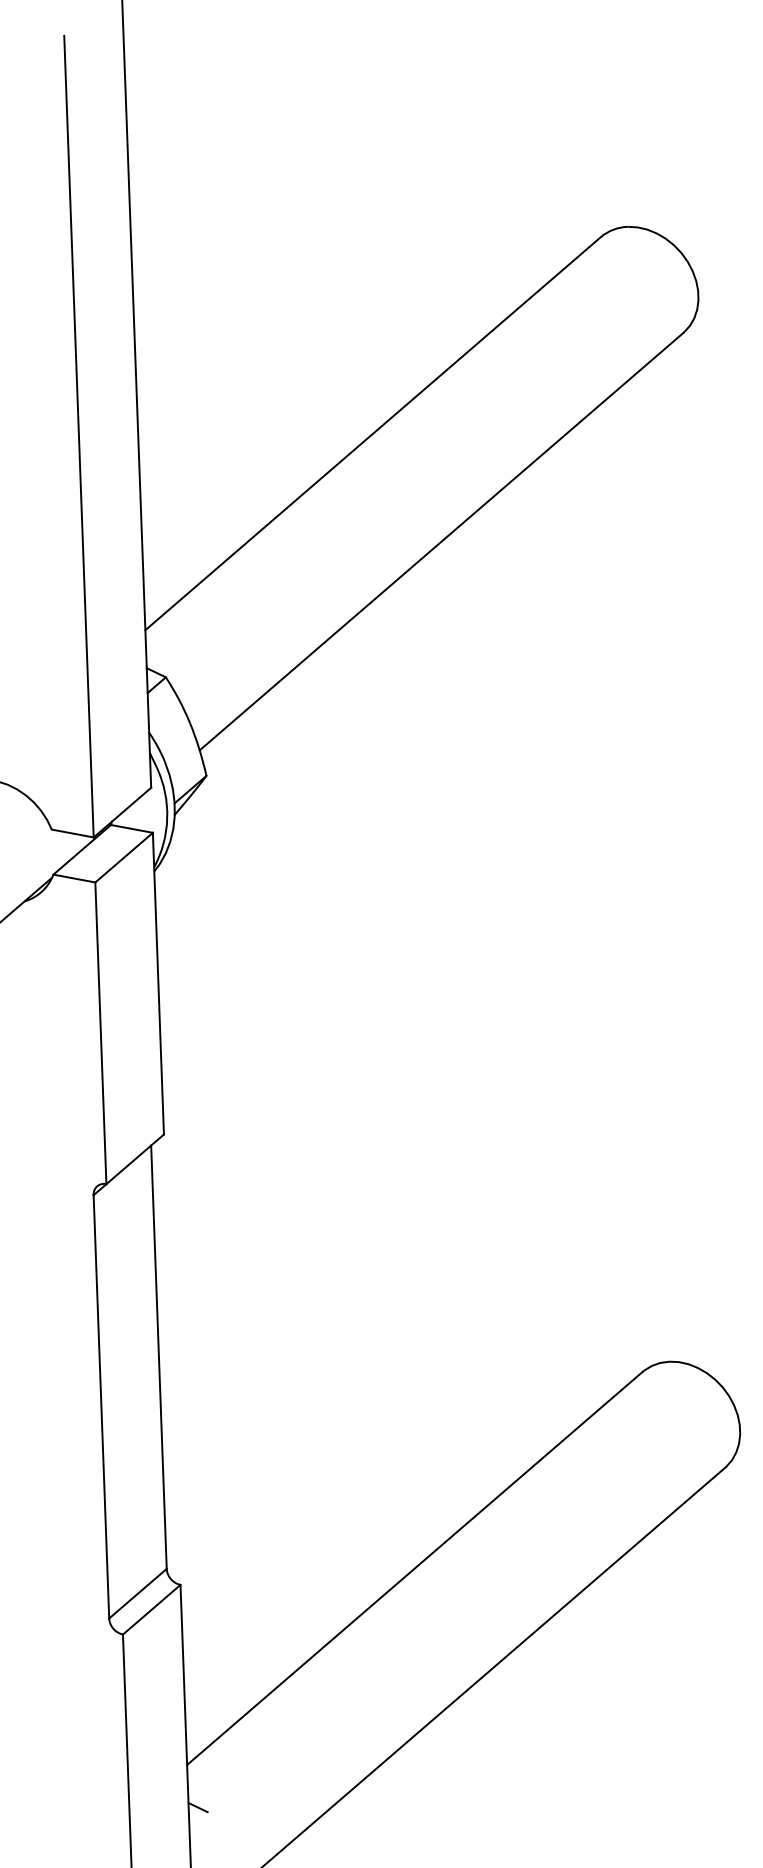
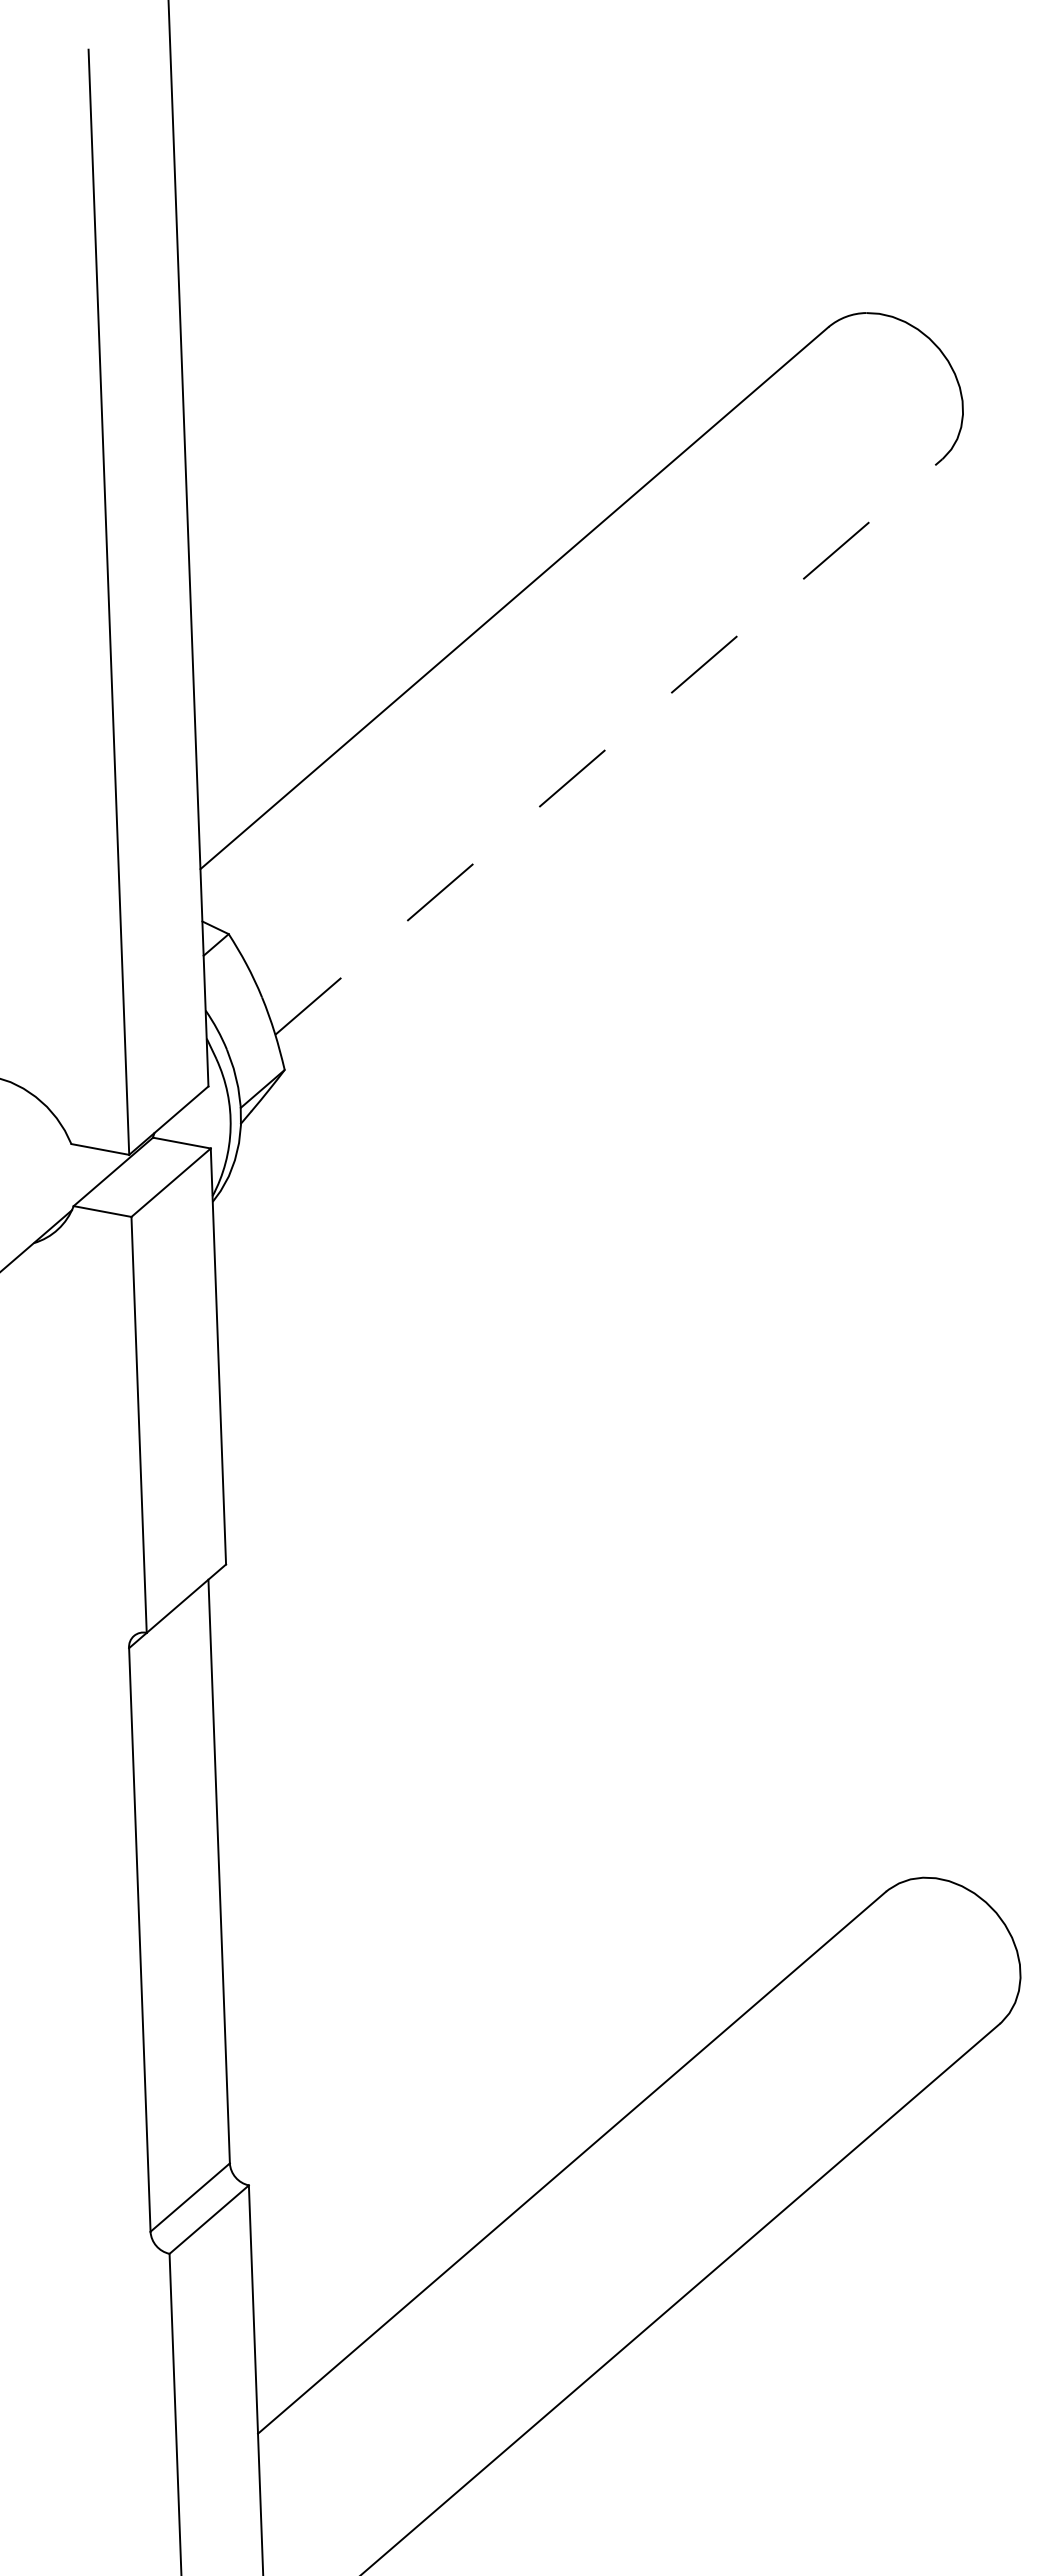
line: (441, 541) -> (608, 746), solid -> dashed
line: (197, 1807) -> (272, 2492), removed

